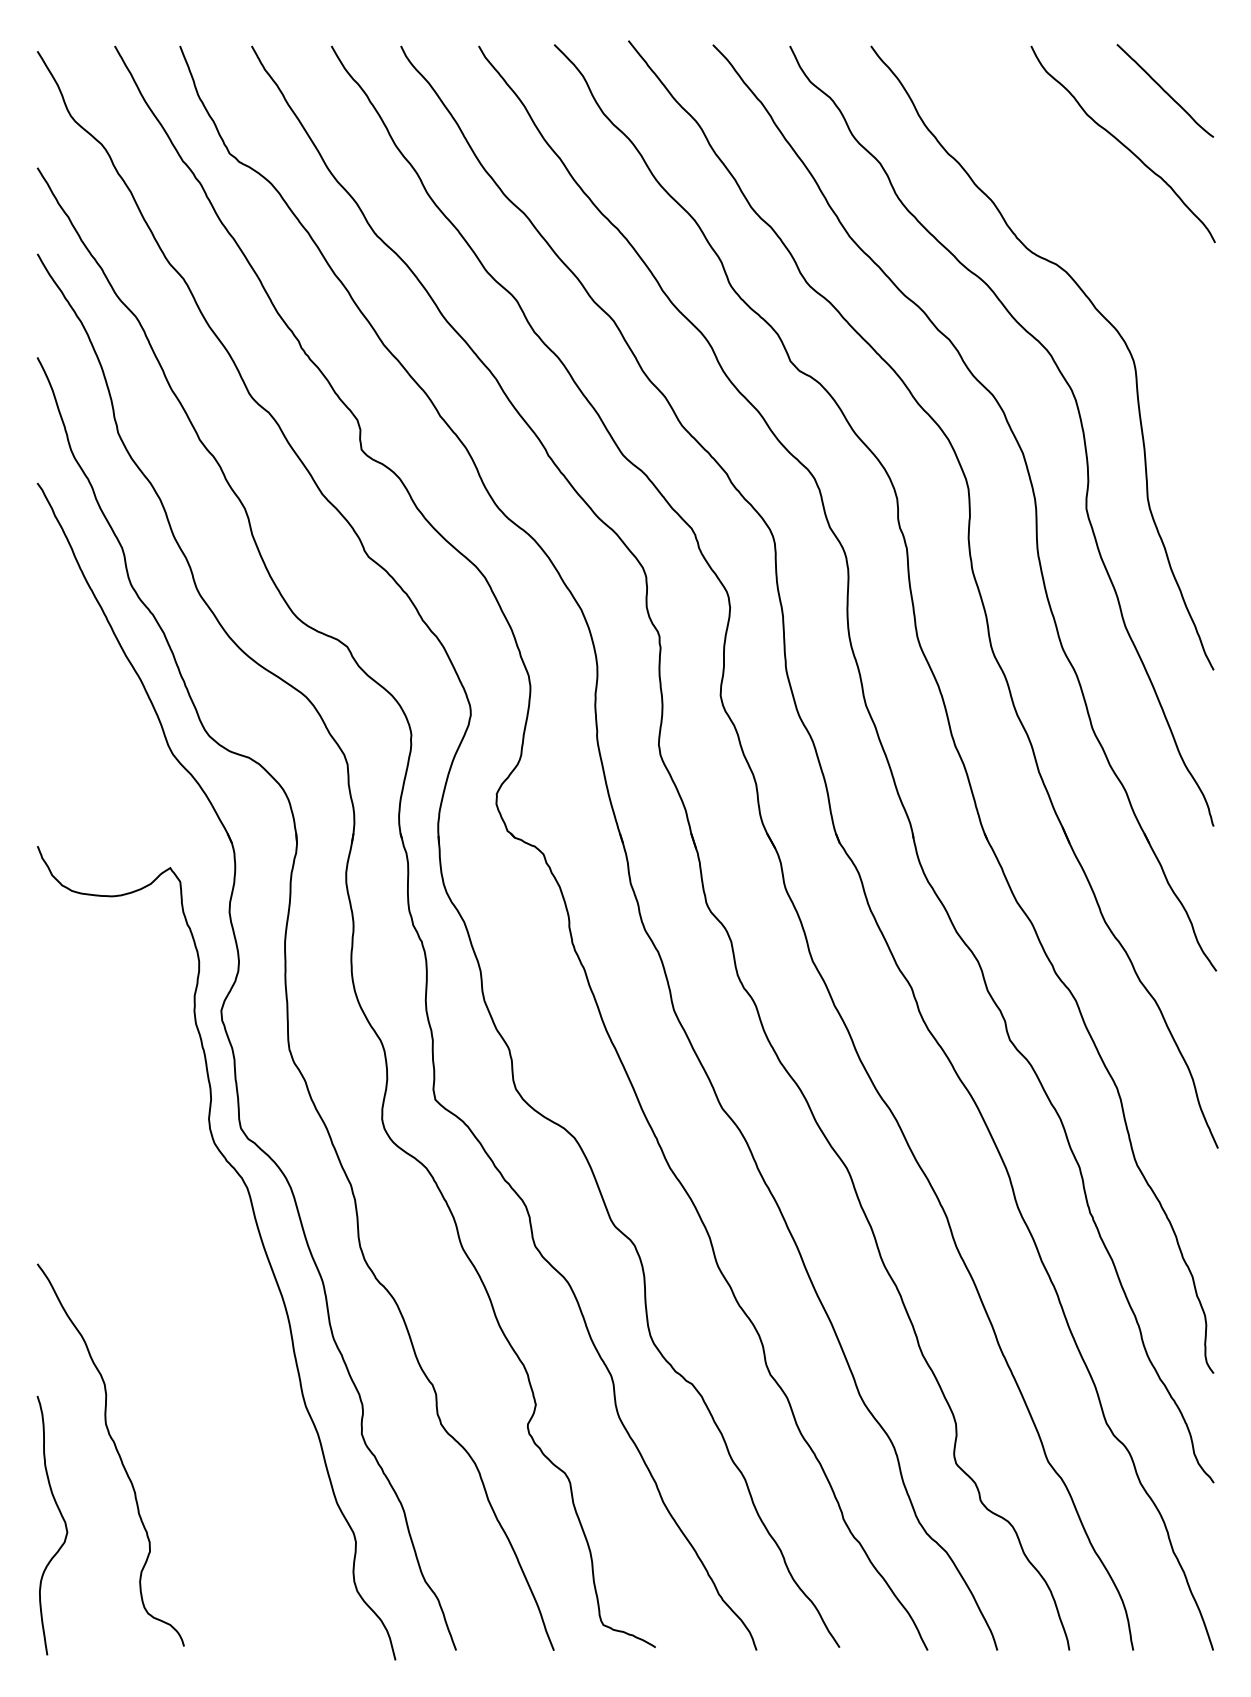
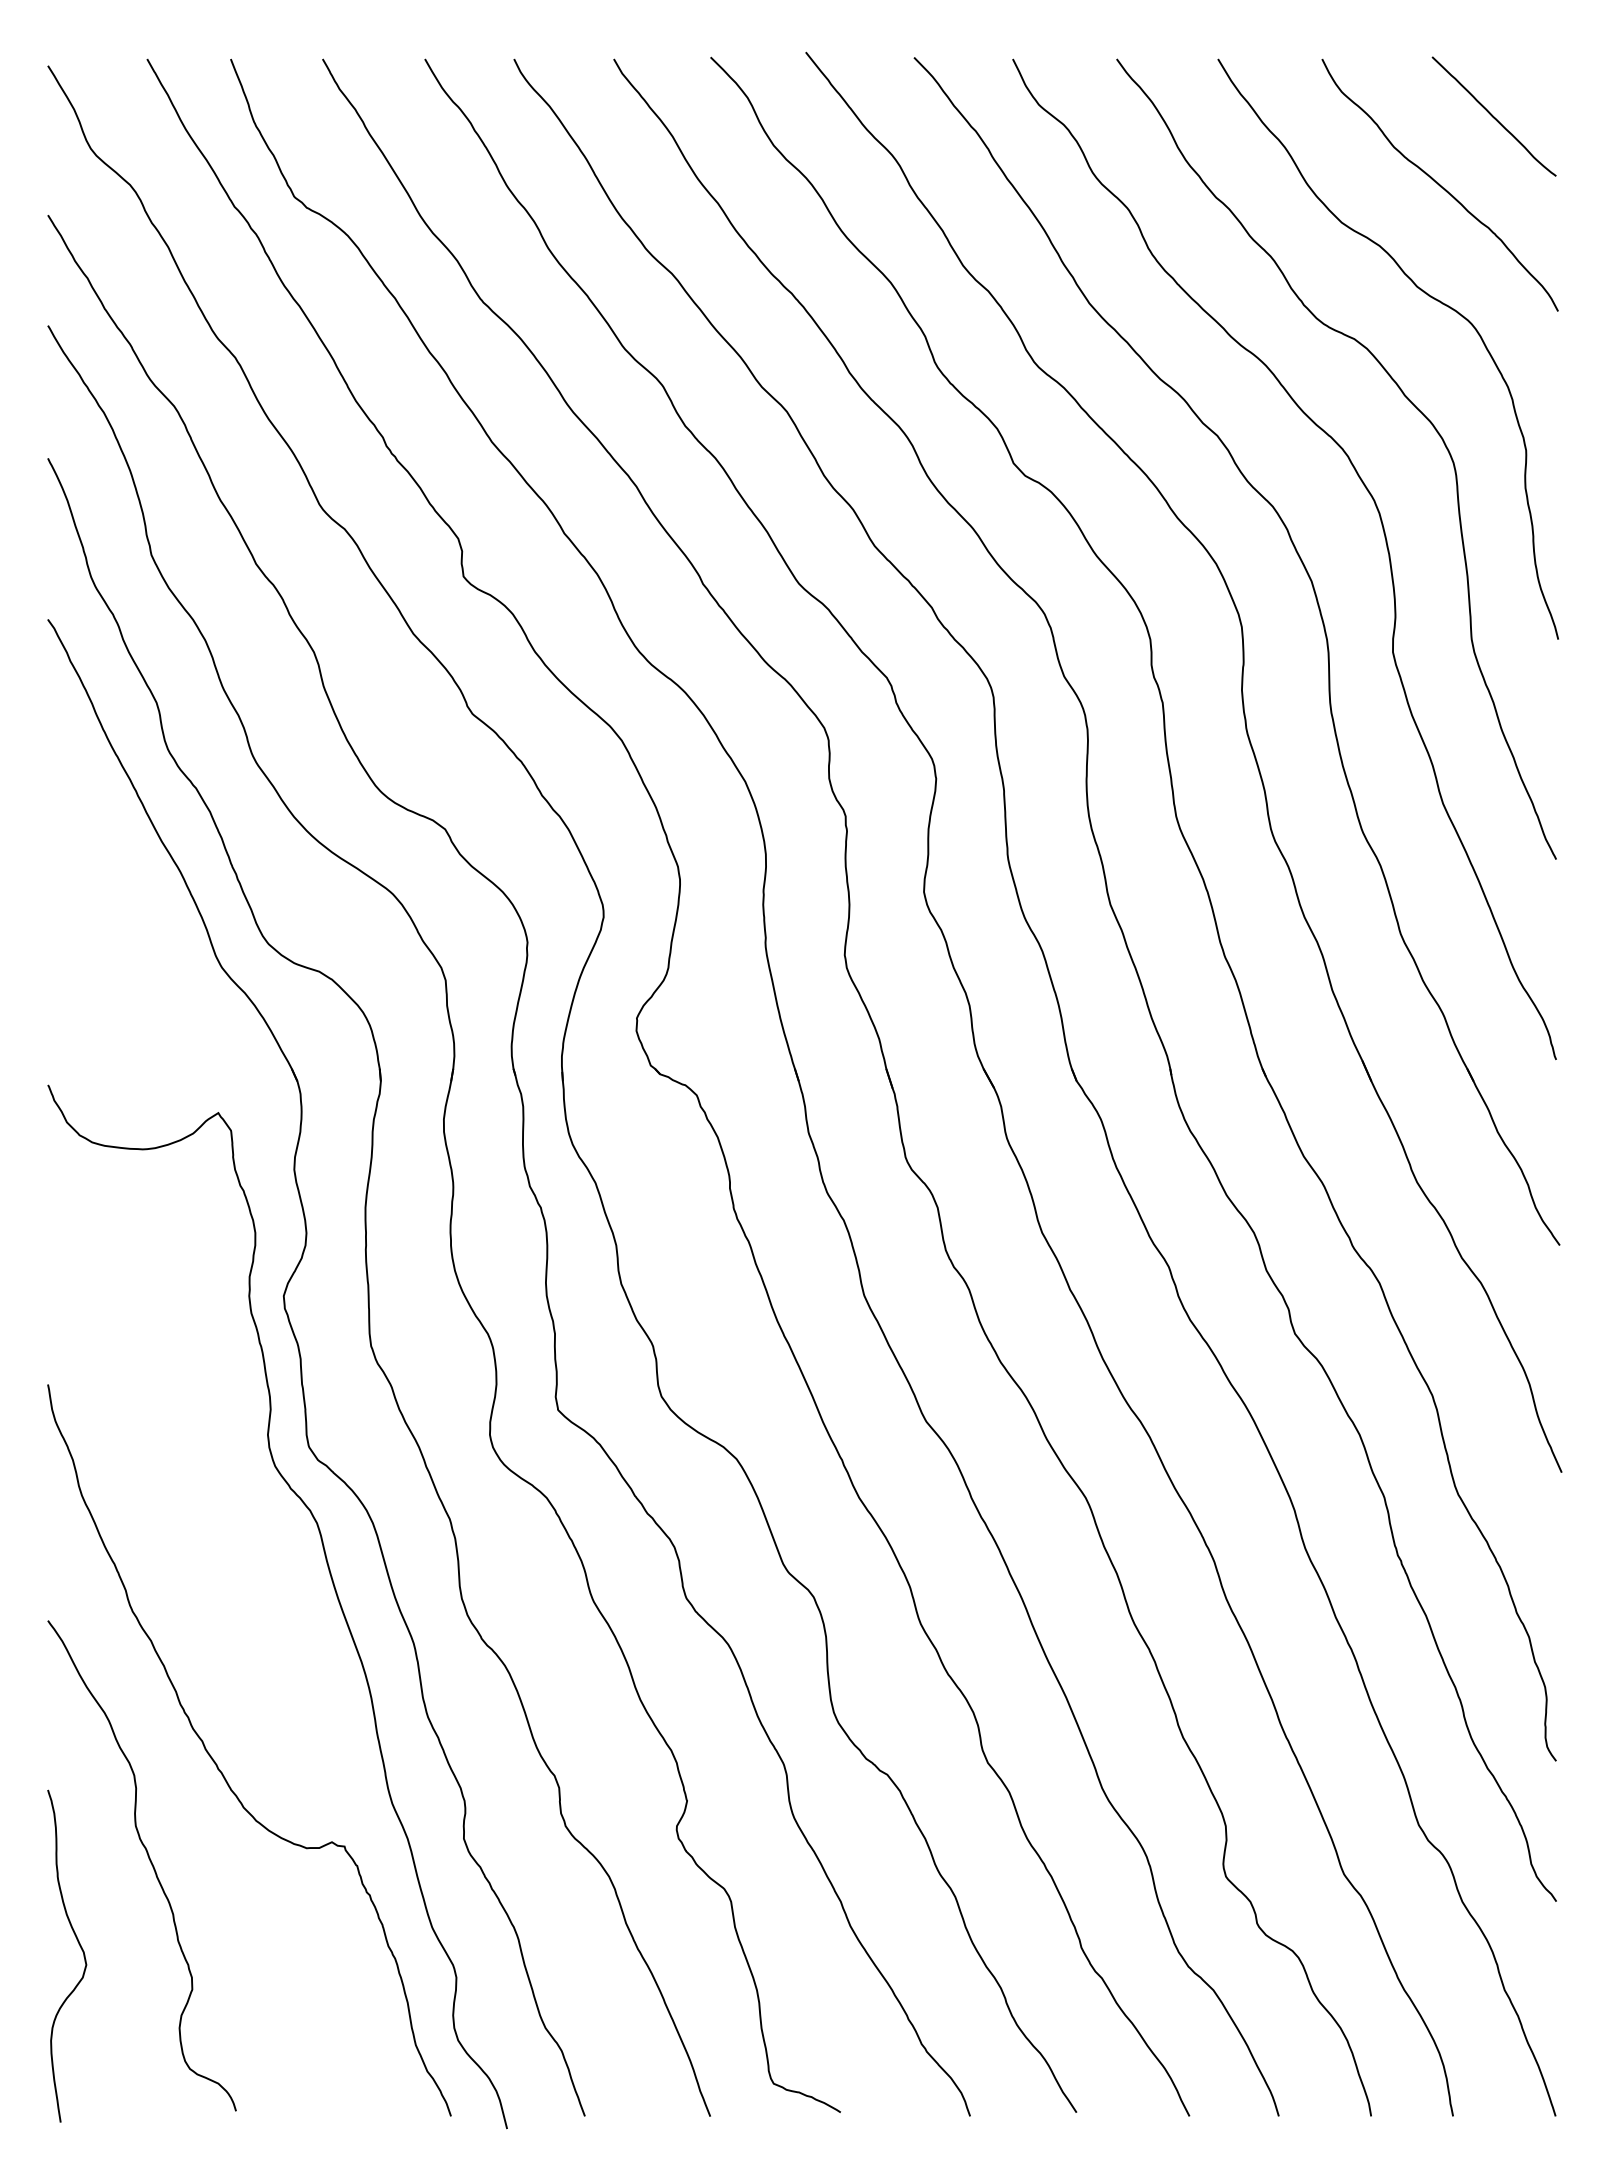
curve: (1114, 231) -> (1428, 296), added
curve: (173, 1382) -> (222, 1772), added

